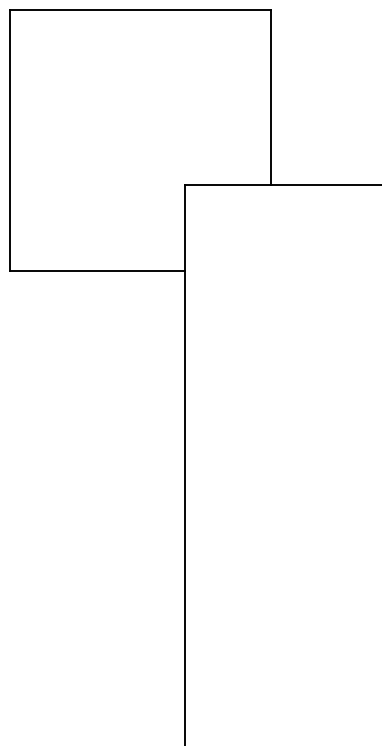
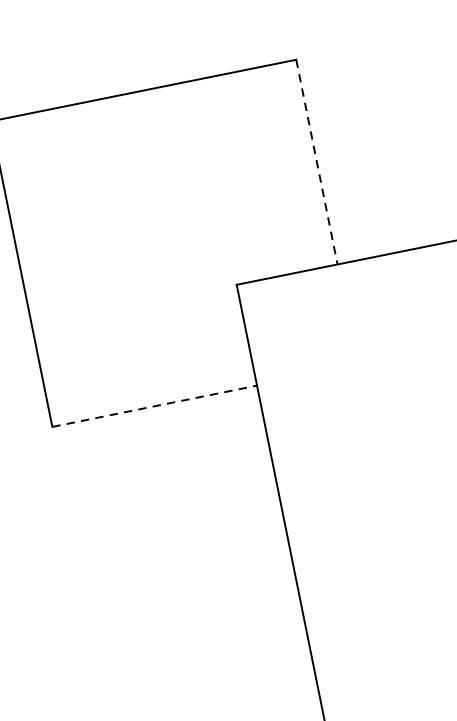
line: (270, 98) -> (316, 163), solid -> dashed
line: (98, 270) -> (155, 405), solid -> dashed

